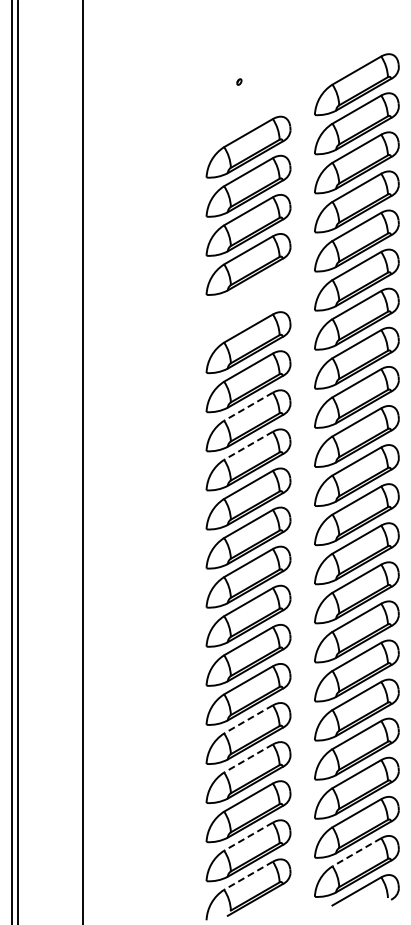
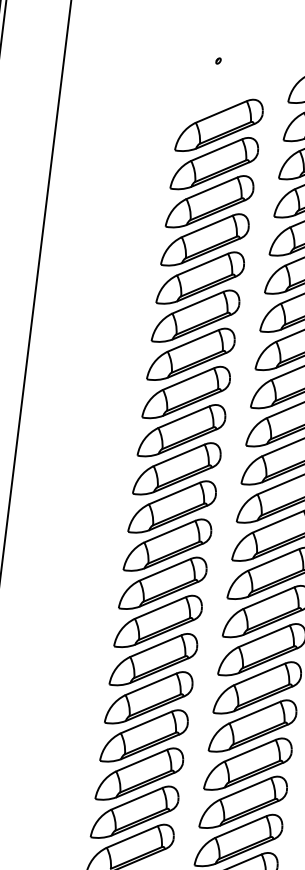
part: (248, 303) -> (200, 278), added
line: (248, 406) -> (188, 378), dashed -> solid
line: (248, 446) -> (183, 417), dashed -> solid
line: (248, 719) -> (151, 684), dashed -> solid
line: (248, 758) -> (146, 722), dashed -> solid
line: (248, 836) -> (136, 798), dashed -> solid
line: (356, 852) -> (240, 827), dashed -> solid
line: (248, 876) -> (132, 837), dashed -> solid

